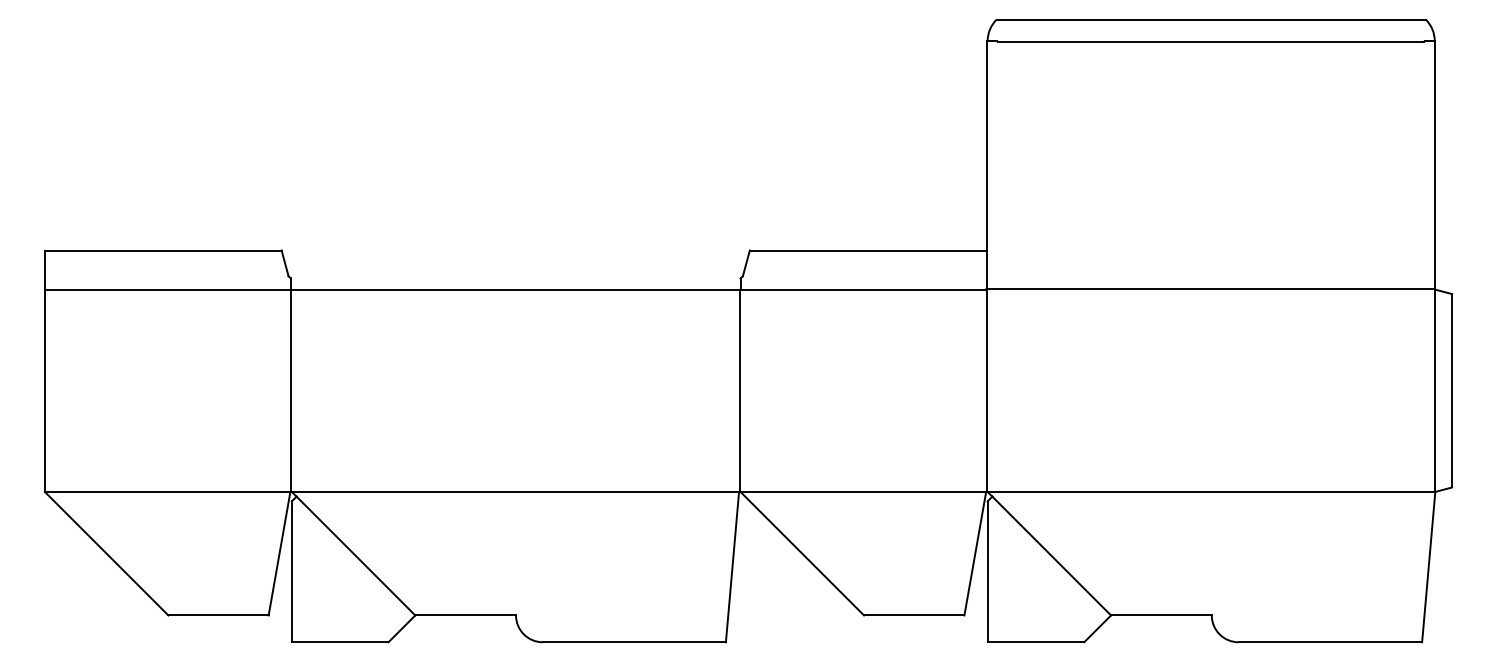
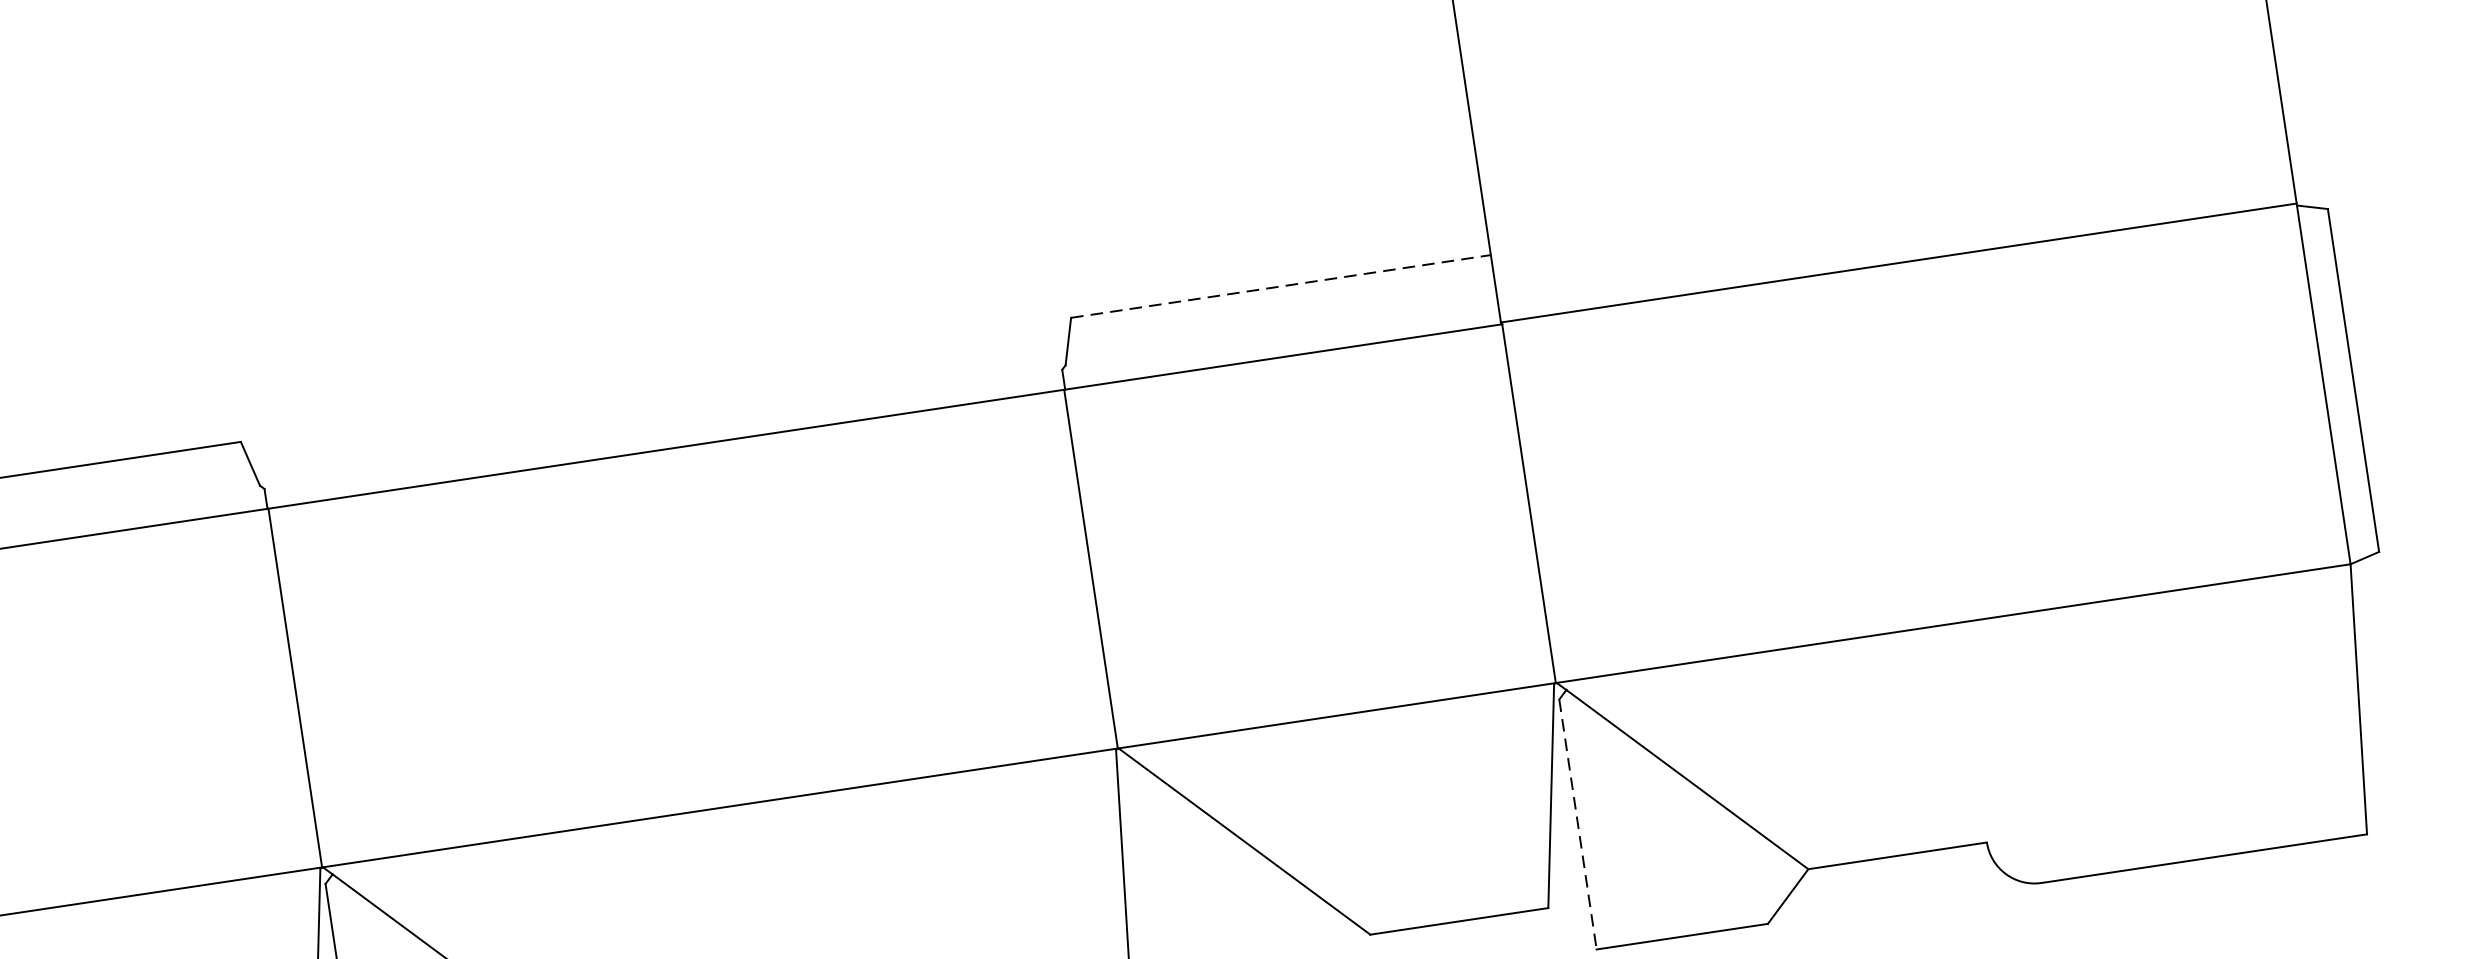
line: (868, 250) -> (1281, 286), solid -> dashed
line: (987, 572) -> (1577, 825), solid -> dashed

